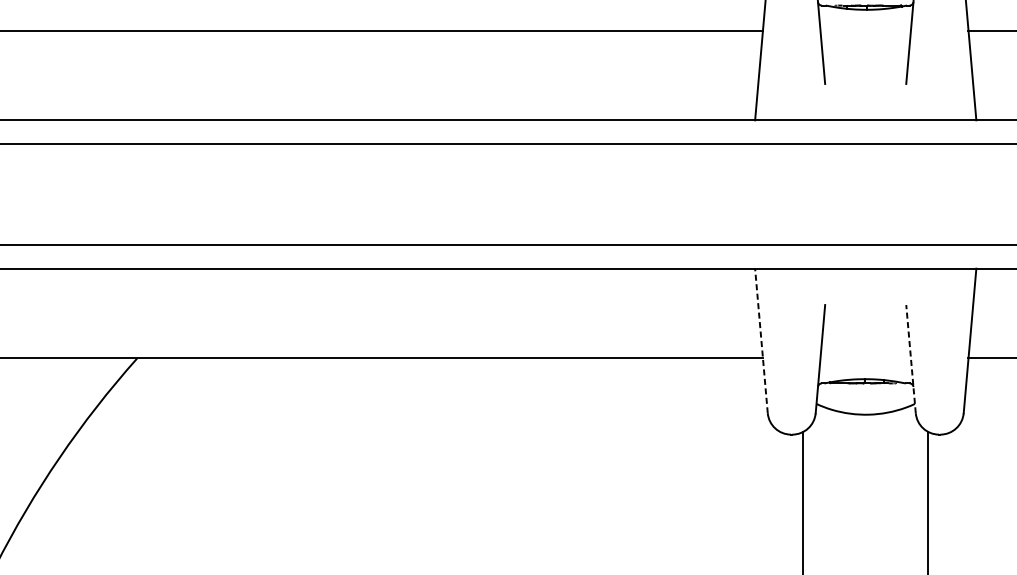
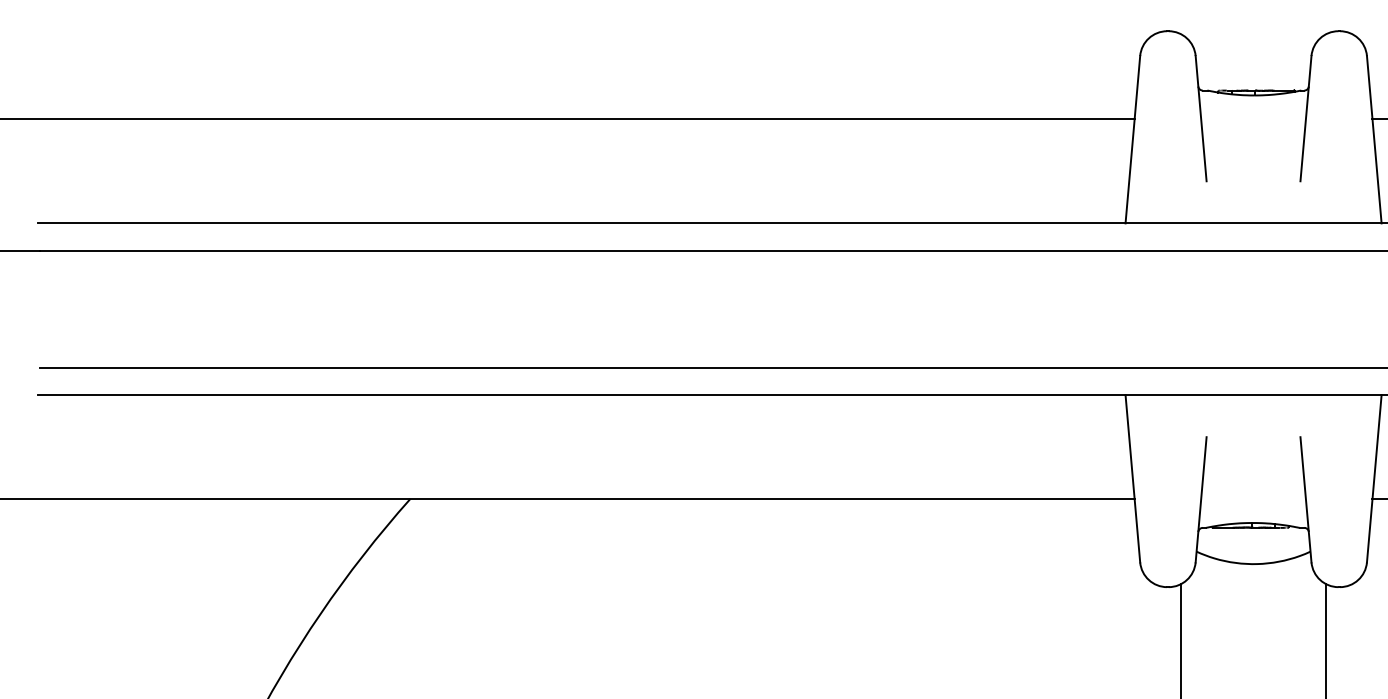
line: (761, 340) -> (1132, 478), dashed -> solid
line: (910, 358) -> (1305, 499), dashed -> solid

